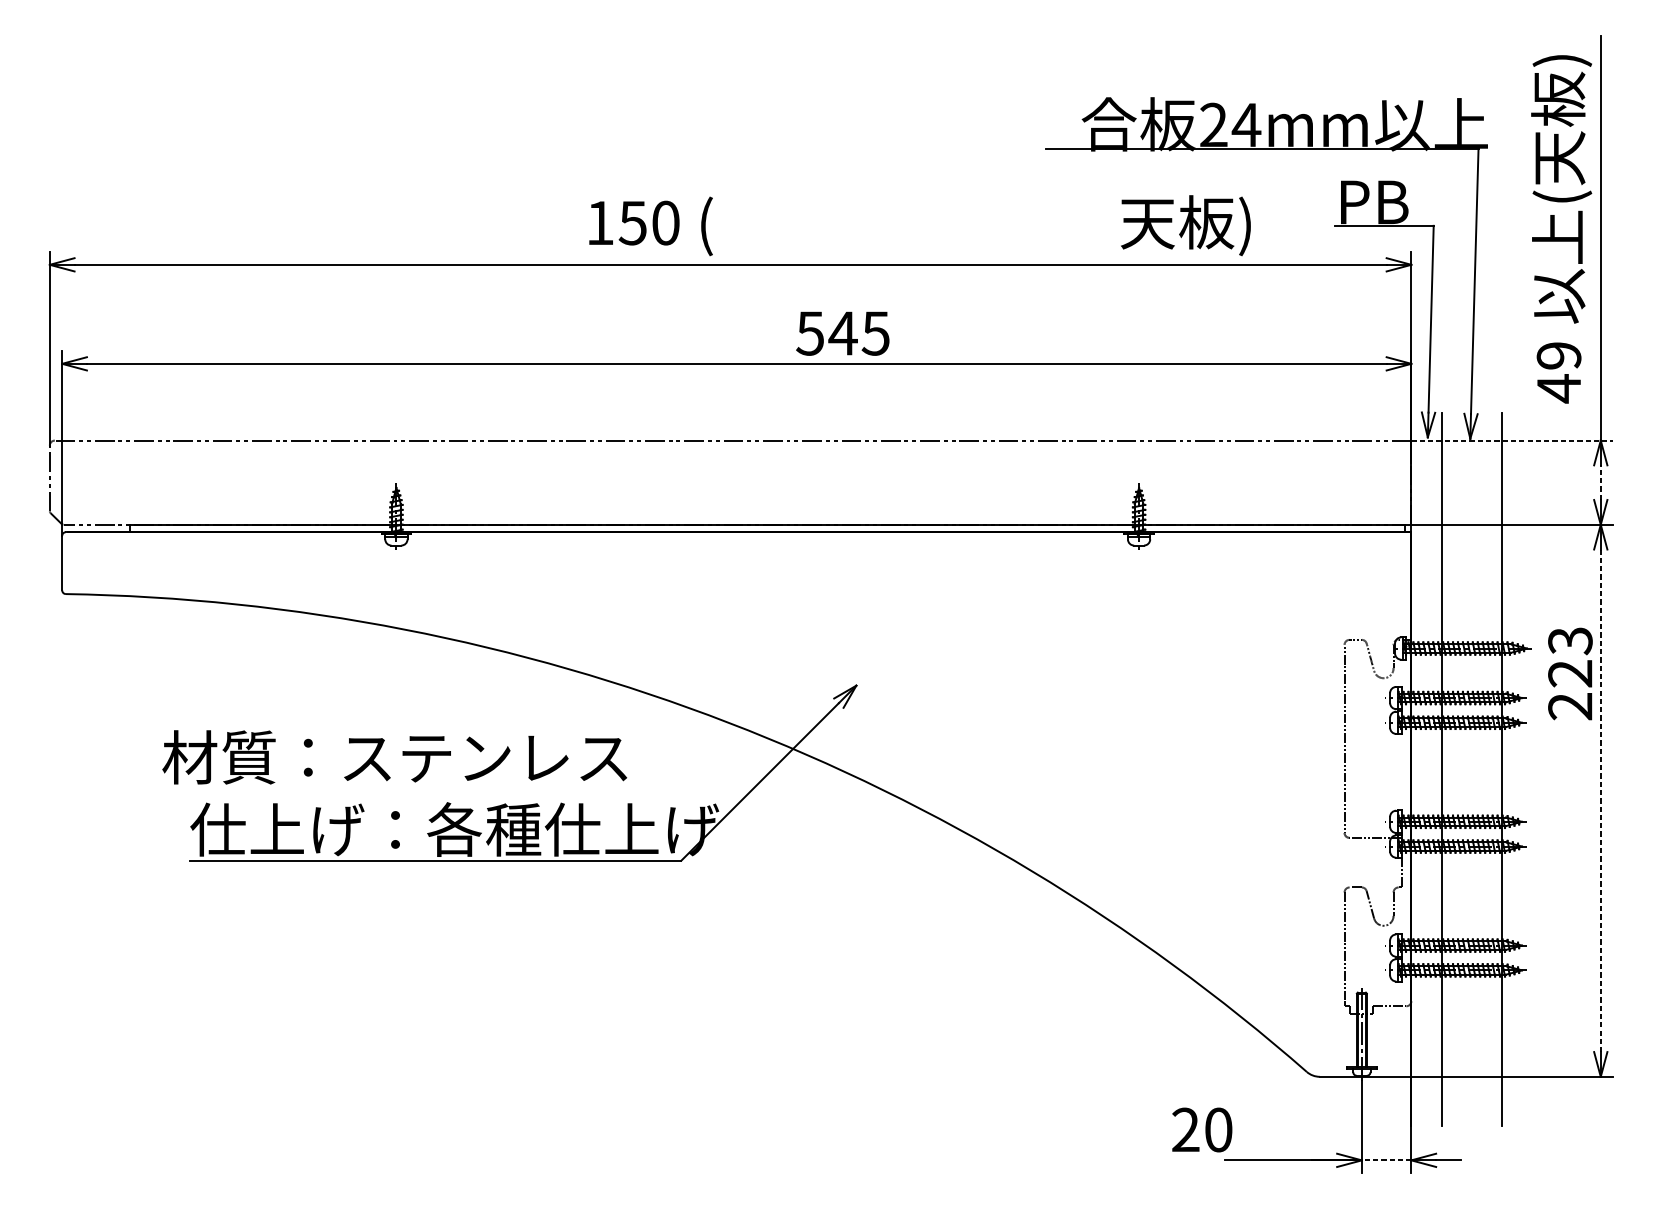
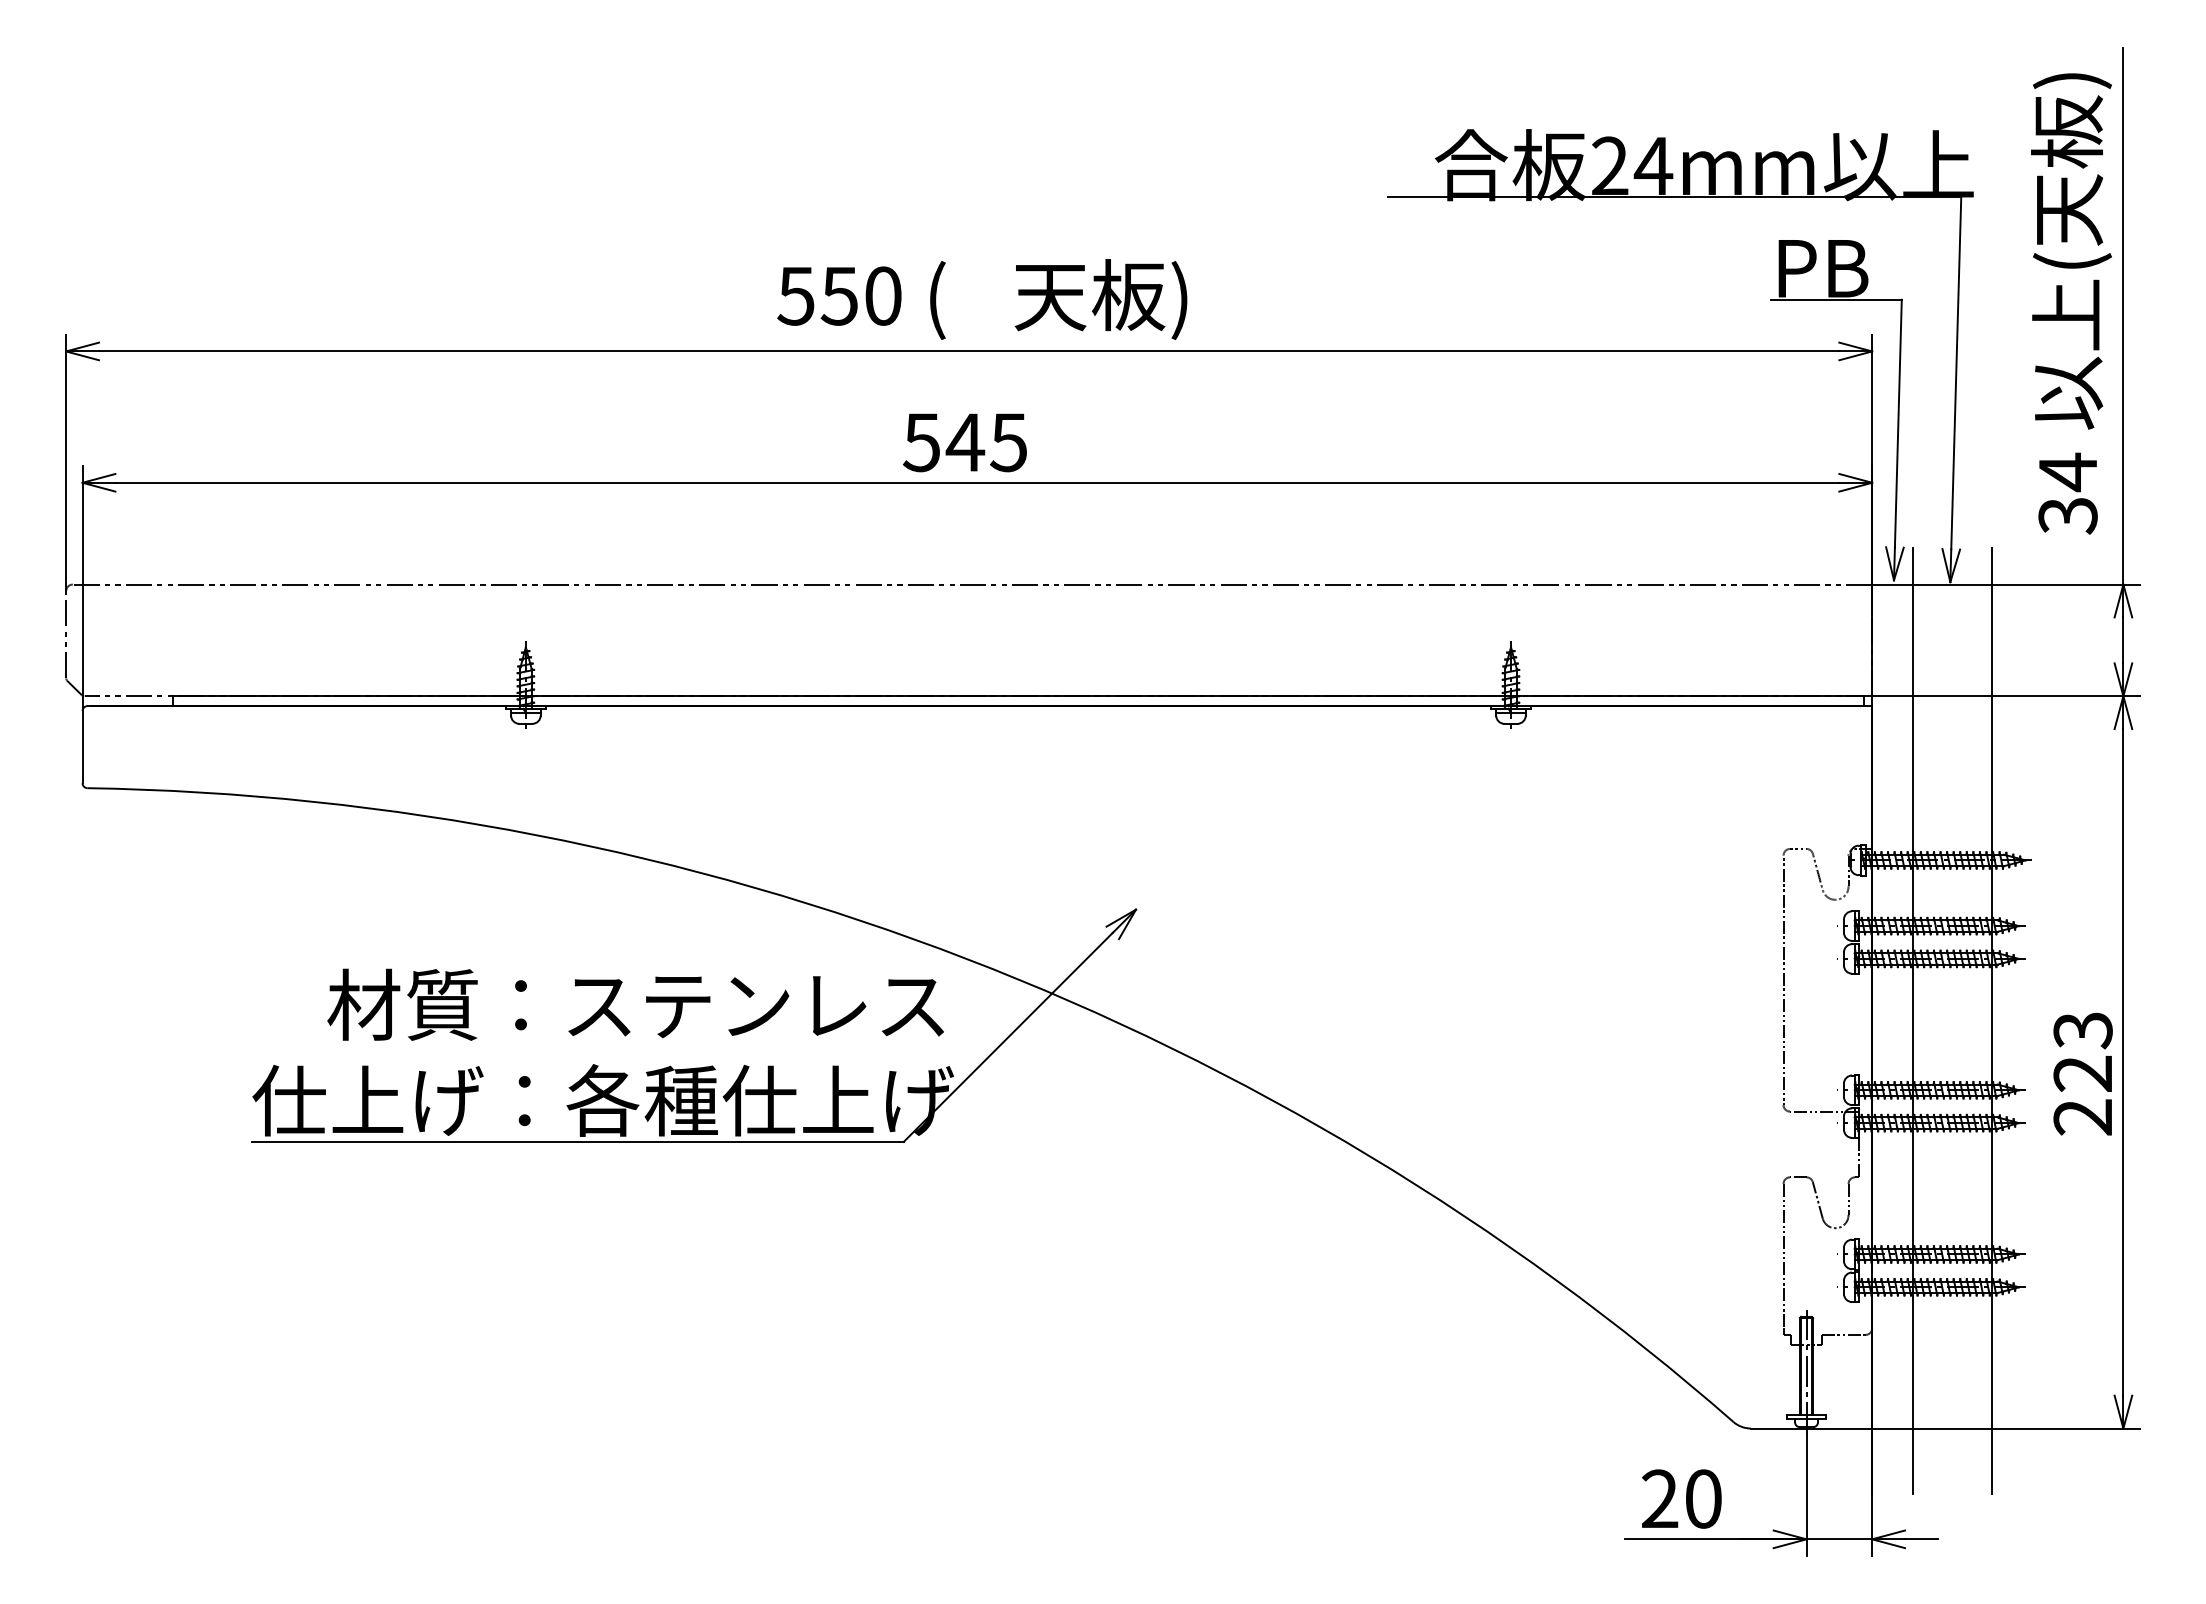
text: (599, 223) -> (795, 296), 150 -> 550
text: (1185, 225) -> (1100, 299), moved
text: (842, 333) -> (964, 442), moved
text: (1558, 371) -> (2067, 493), 49 -> 34
line: (1512, 440) -> (2006, 584), dashed -> solid
line: (1600, 482) -> (2123, 640), dashed -> solid
text: (1569, 673) -> (2082, 1073), moved
text: (394, 757) -> (635, 1004), moved
line: (1600, 800) -> (2123, 1062), dashed -> solid
text: (1202, 1129) -> (1681, 1498), moved
line: (1386, 1160) -> (1839, 1539), dashed -> solid

